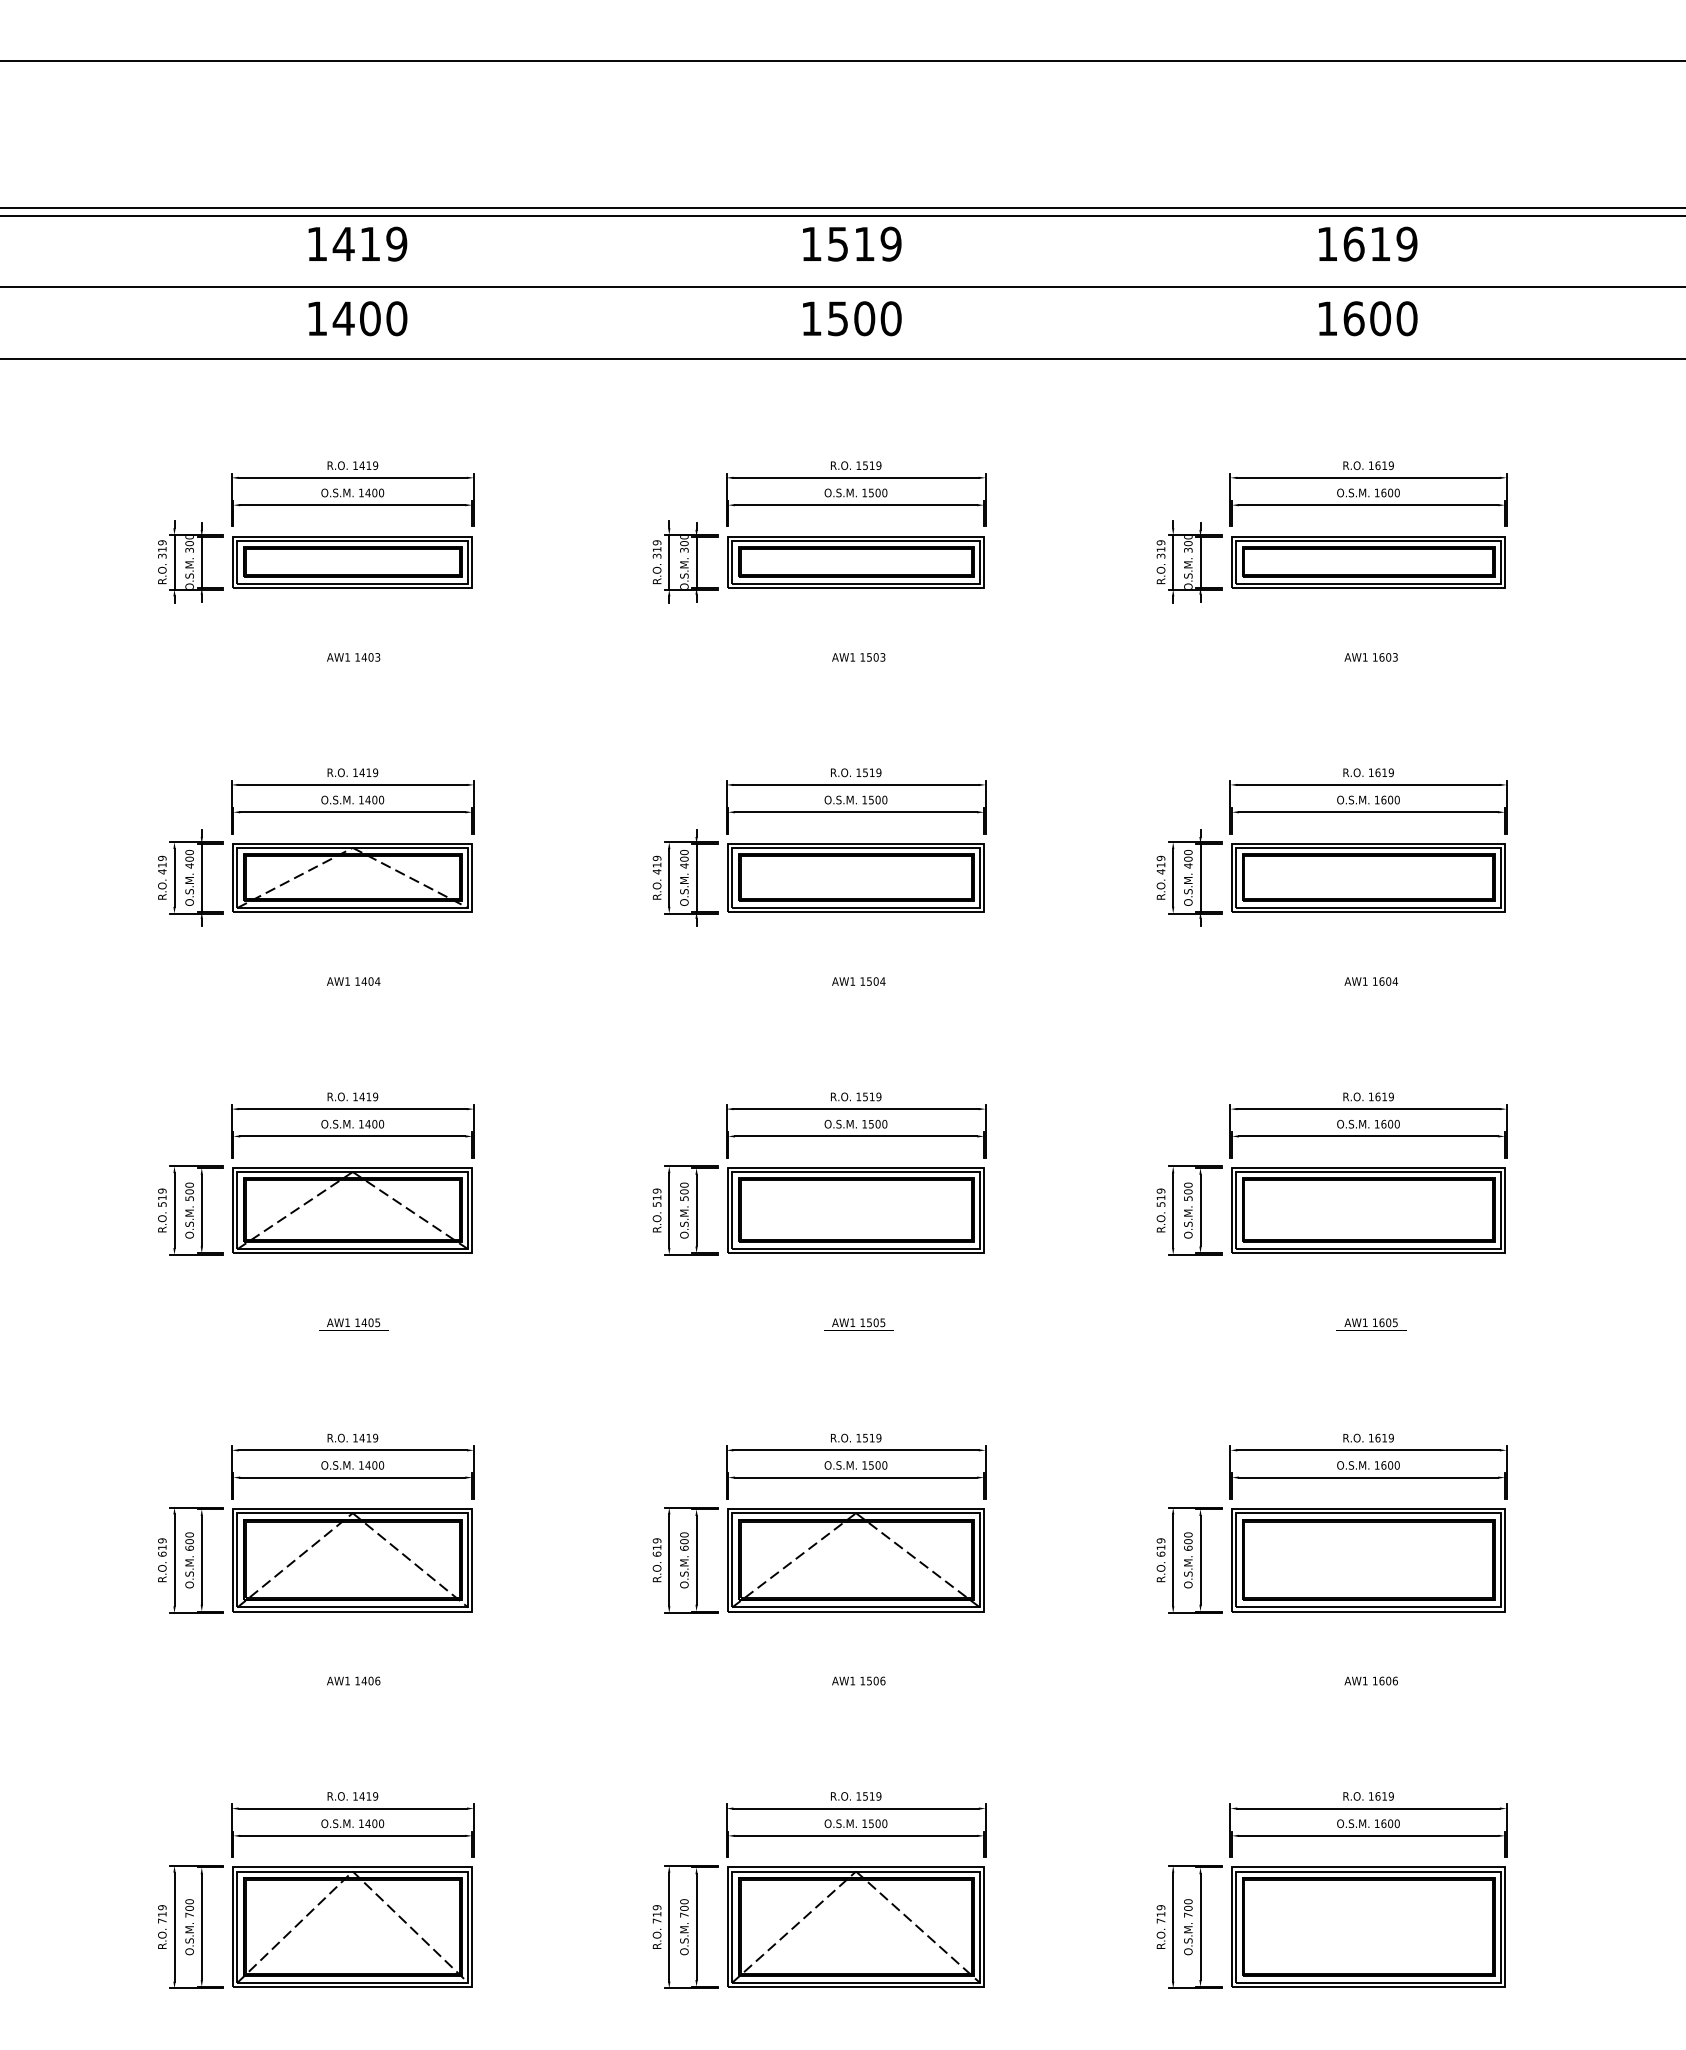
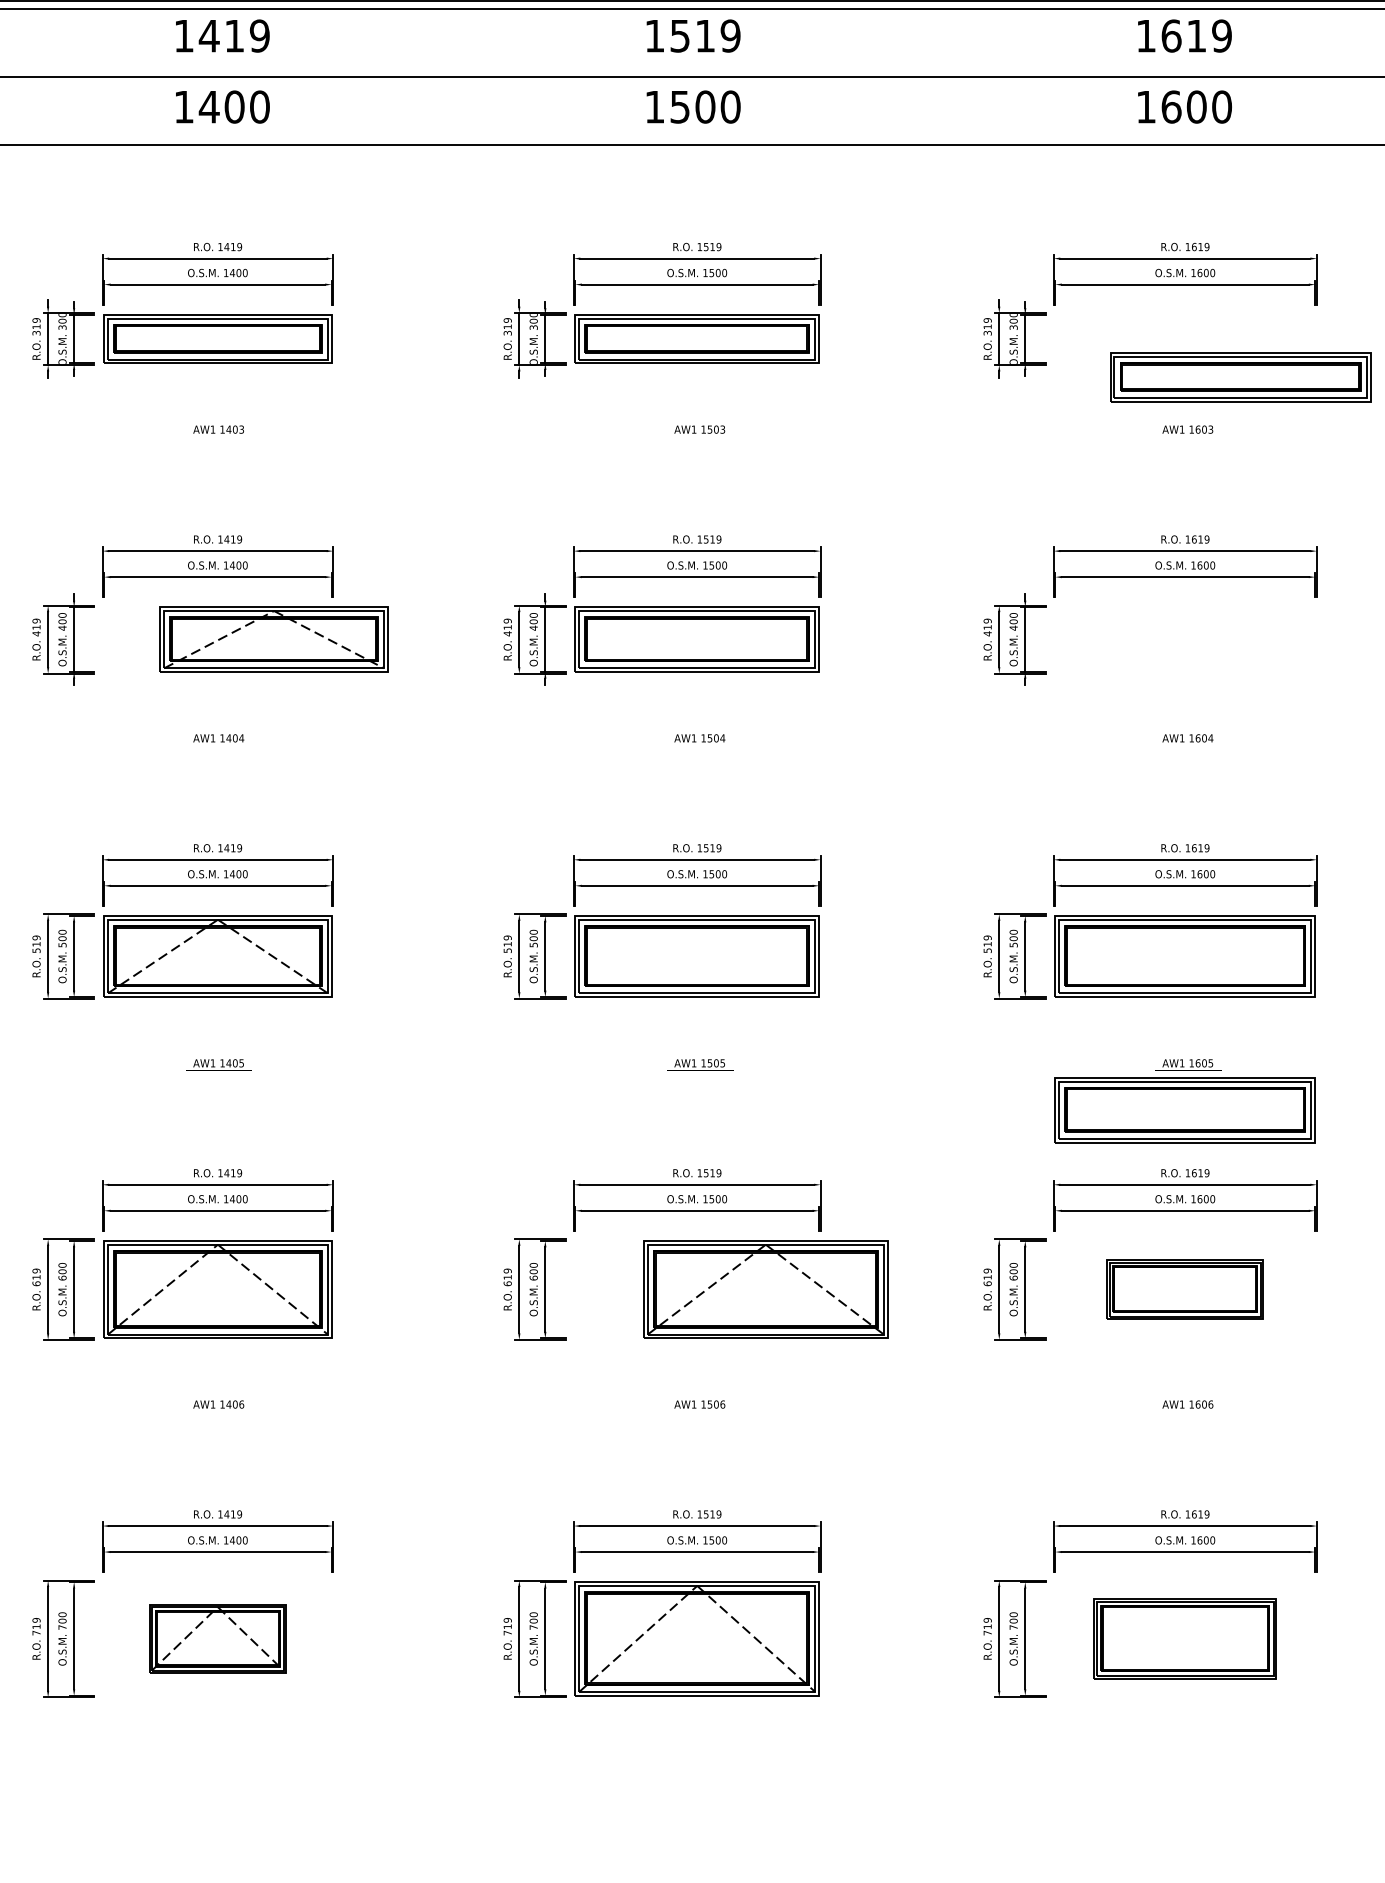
part: (1368, 562) -> (1240, 377), moved
part: (352, 877) -> (273, 639), moved
part: (1368, 877) -> (1185, 1109), moved
part: (855, 1560) -> (765, 1289), moved
part: (1368, 1560) -> (1185, 1289), size x0.6
part: (352, 1926) -> (217, 1638), size x0.6
part: (1368, 1926) -> (1185, 1638), size x0.7

